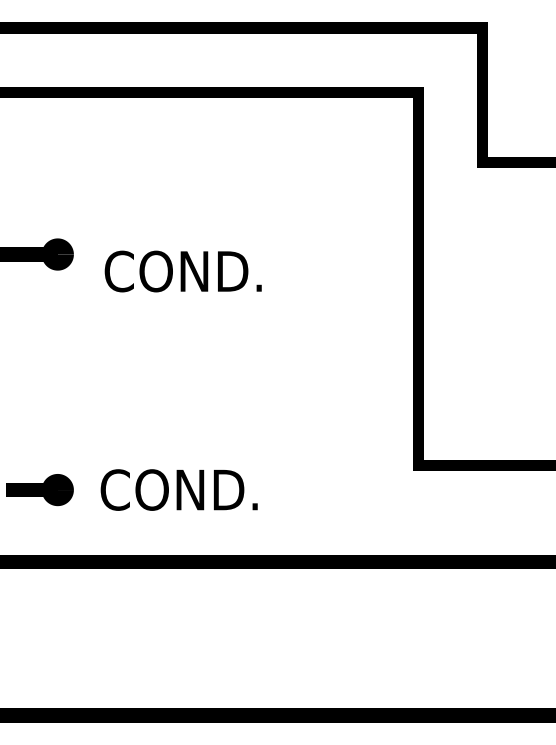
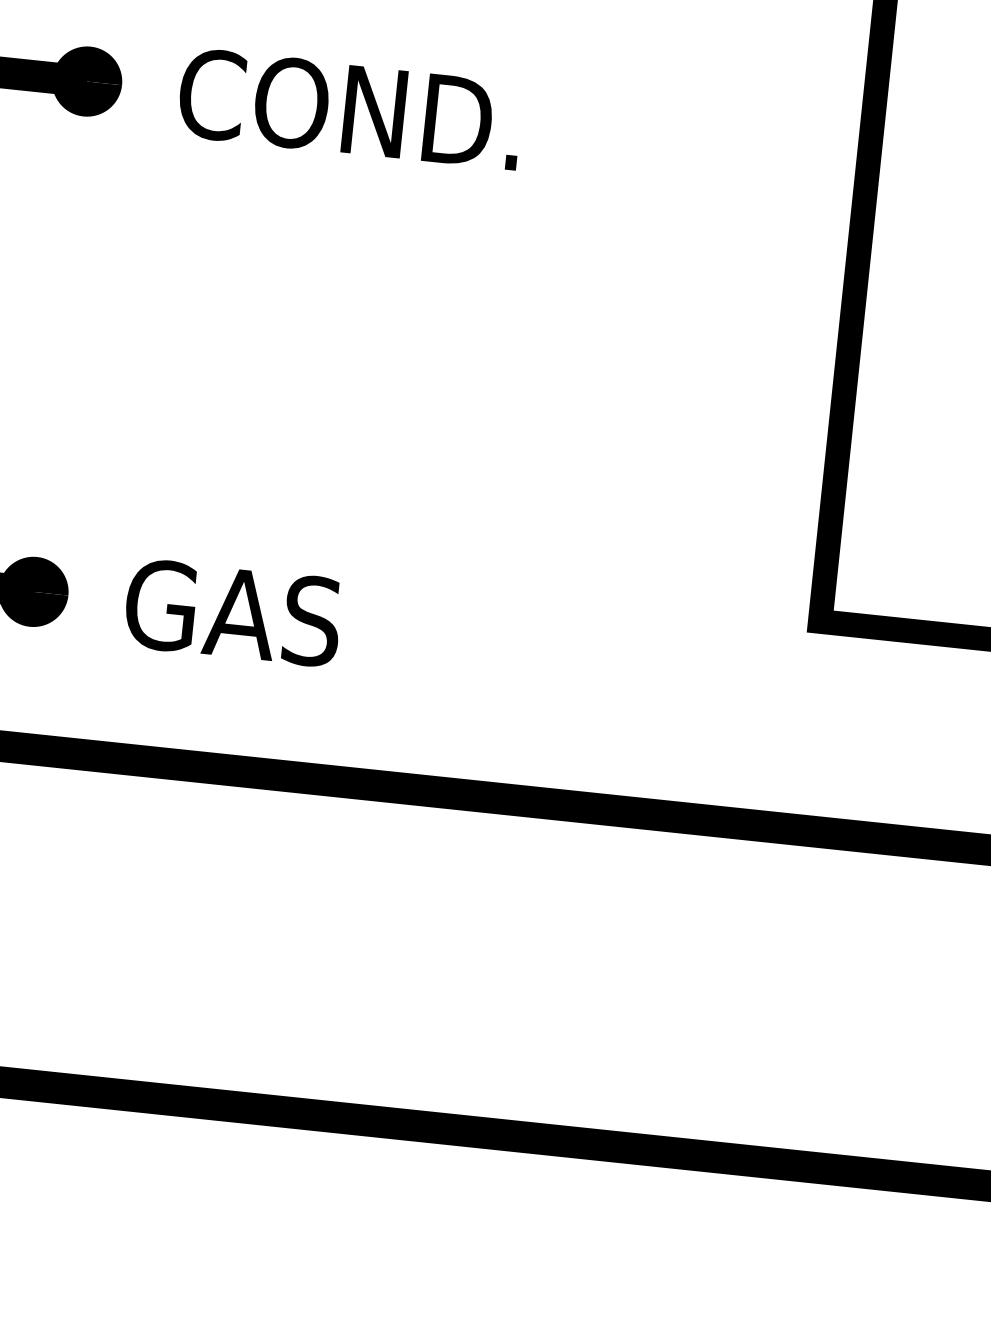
text: (182, 271) -> (348, 108), moved
text: (188, 489) -> (316, 620), COND. -> GAS

